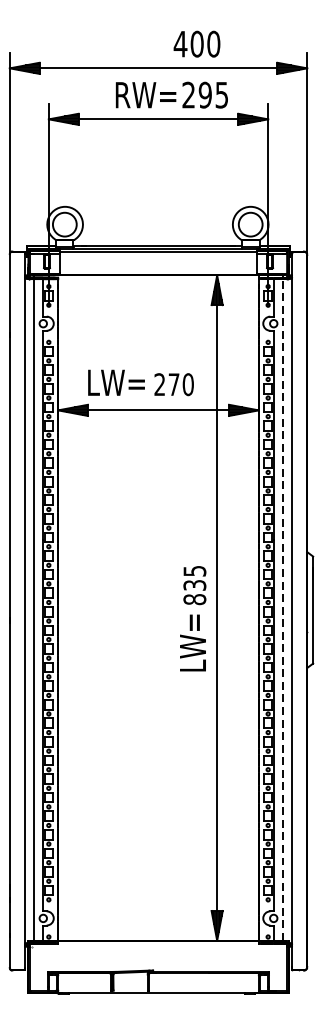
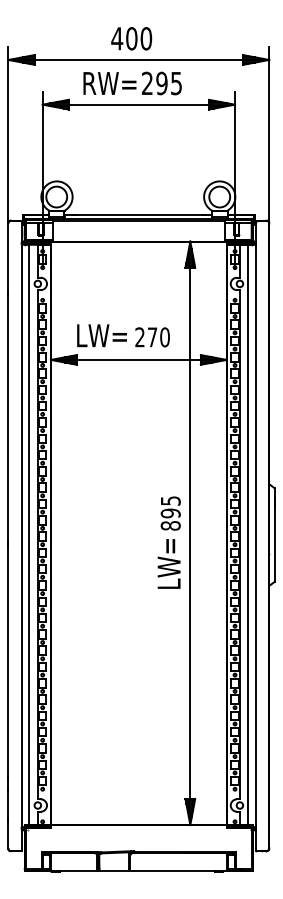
text: (196, 43) -> (131, 38), moved
text: (171, 95) -> (132, 83), moved
text: (194, 585) -> (170, 513), 835 -> 895
line: (283, 609) -> (248, 534), dashed -> solid

